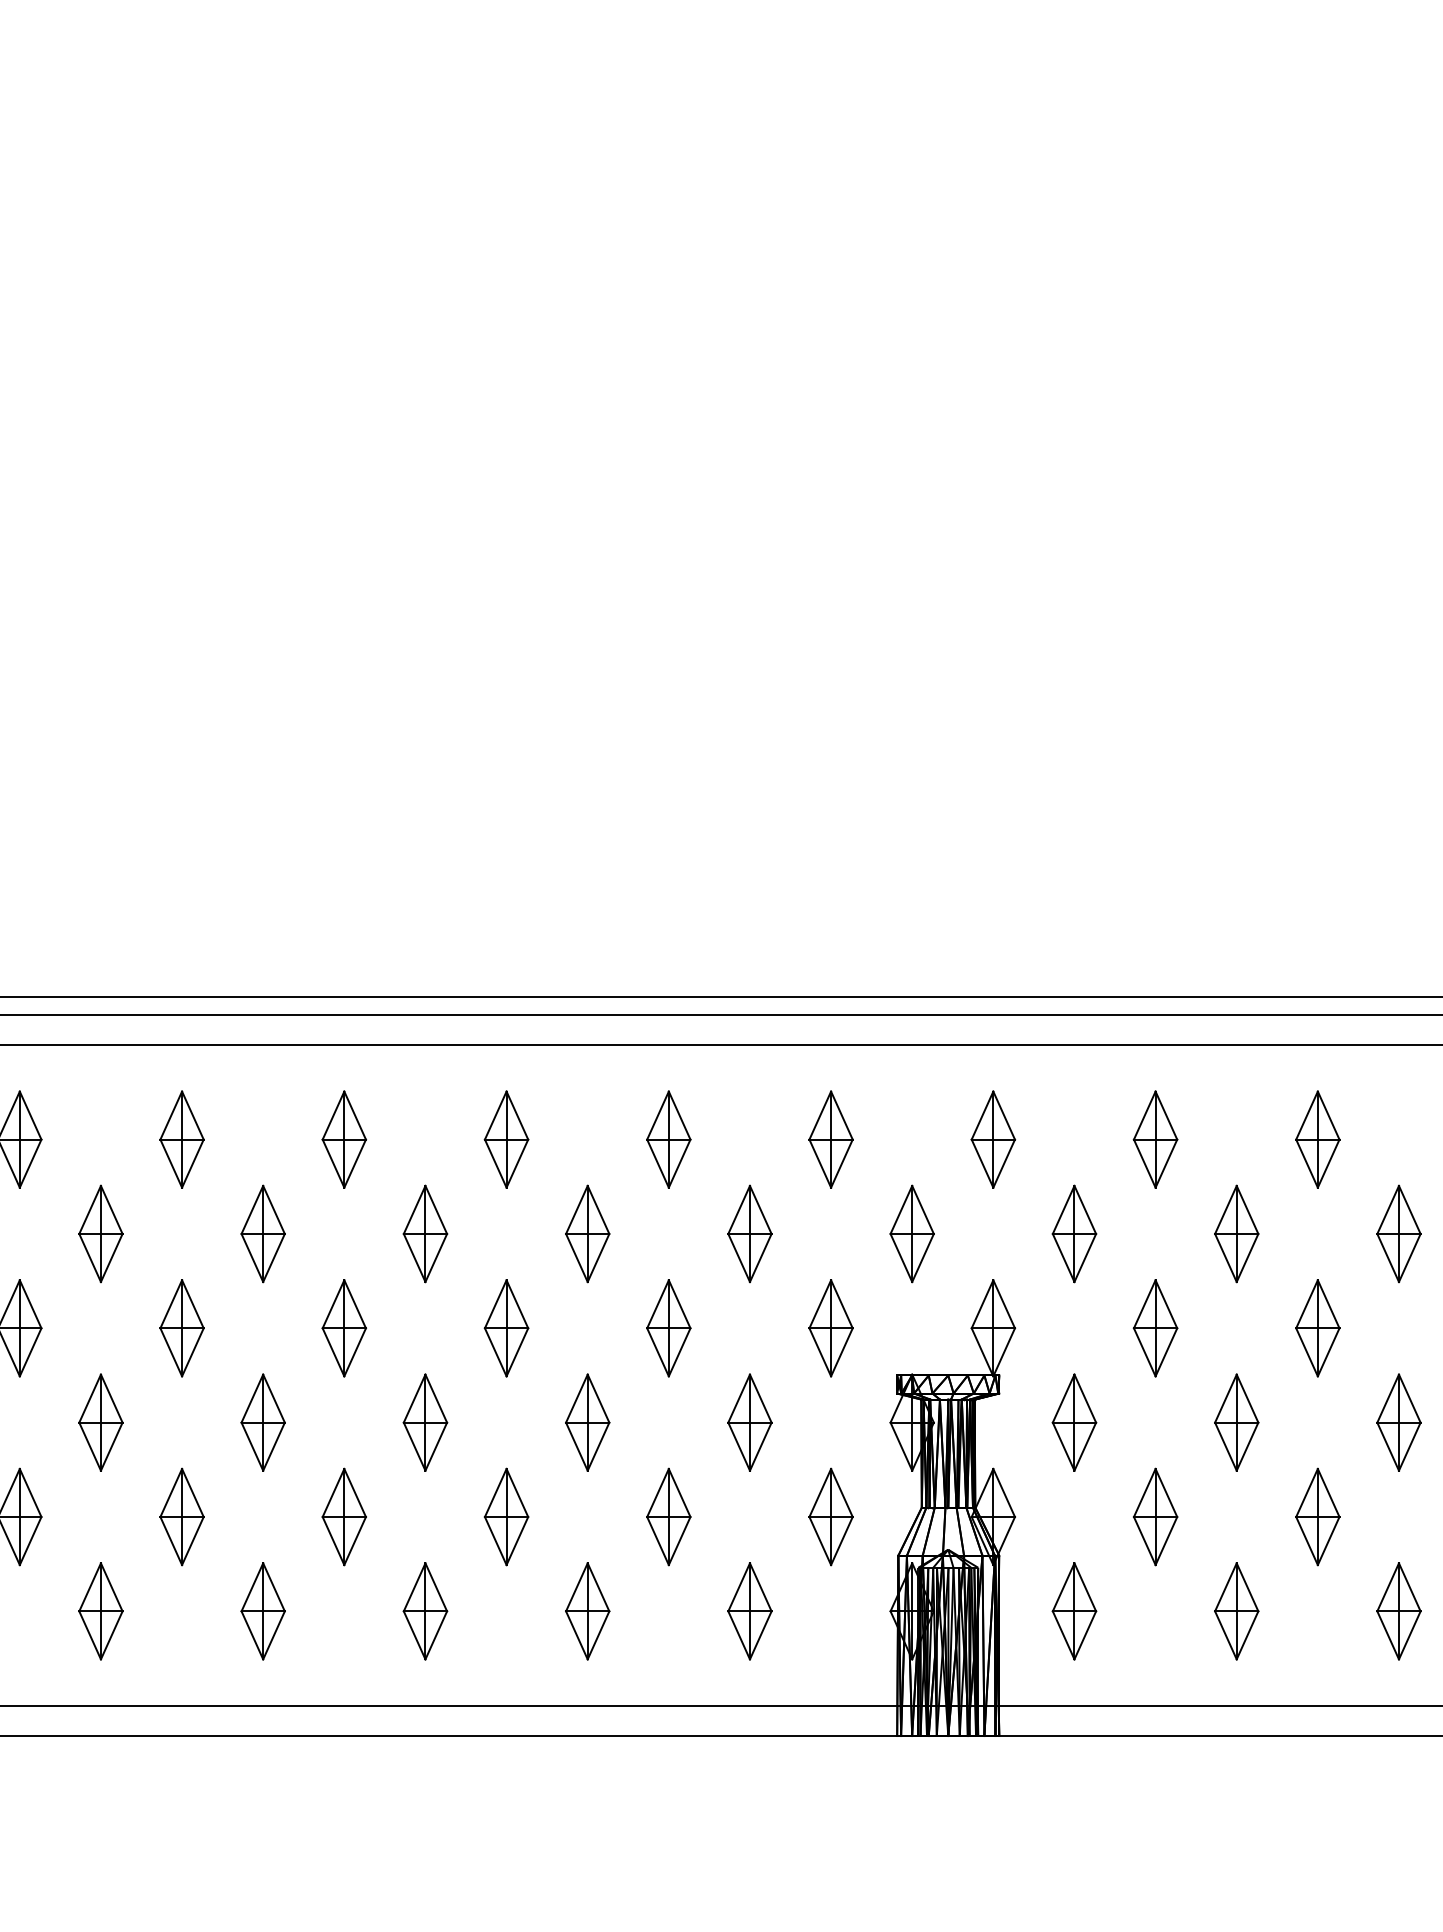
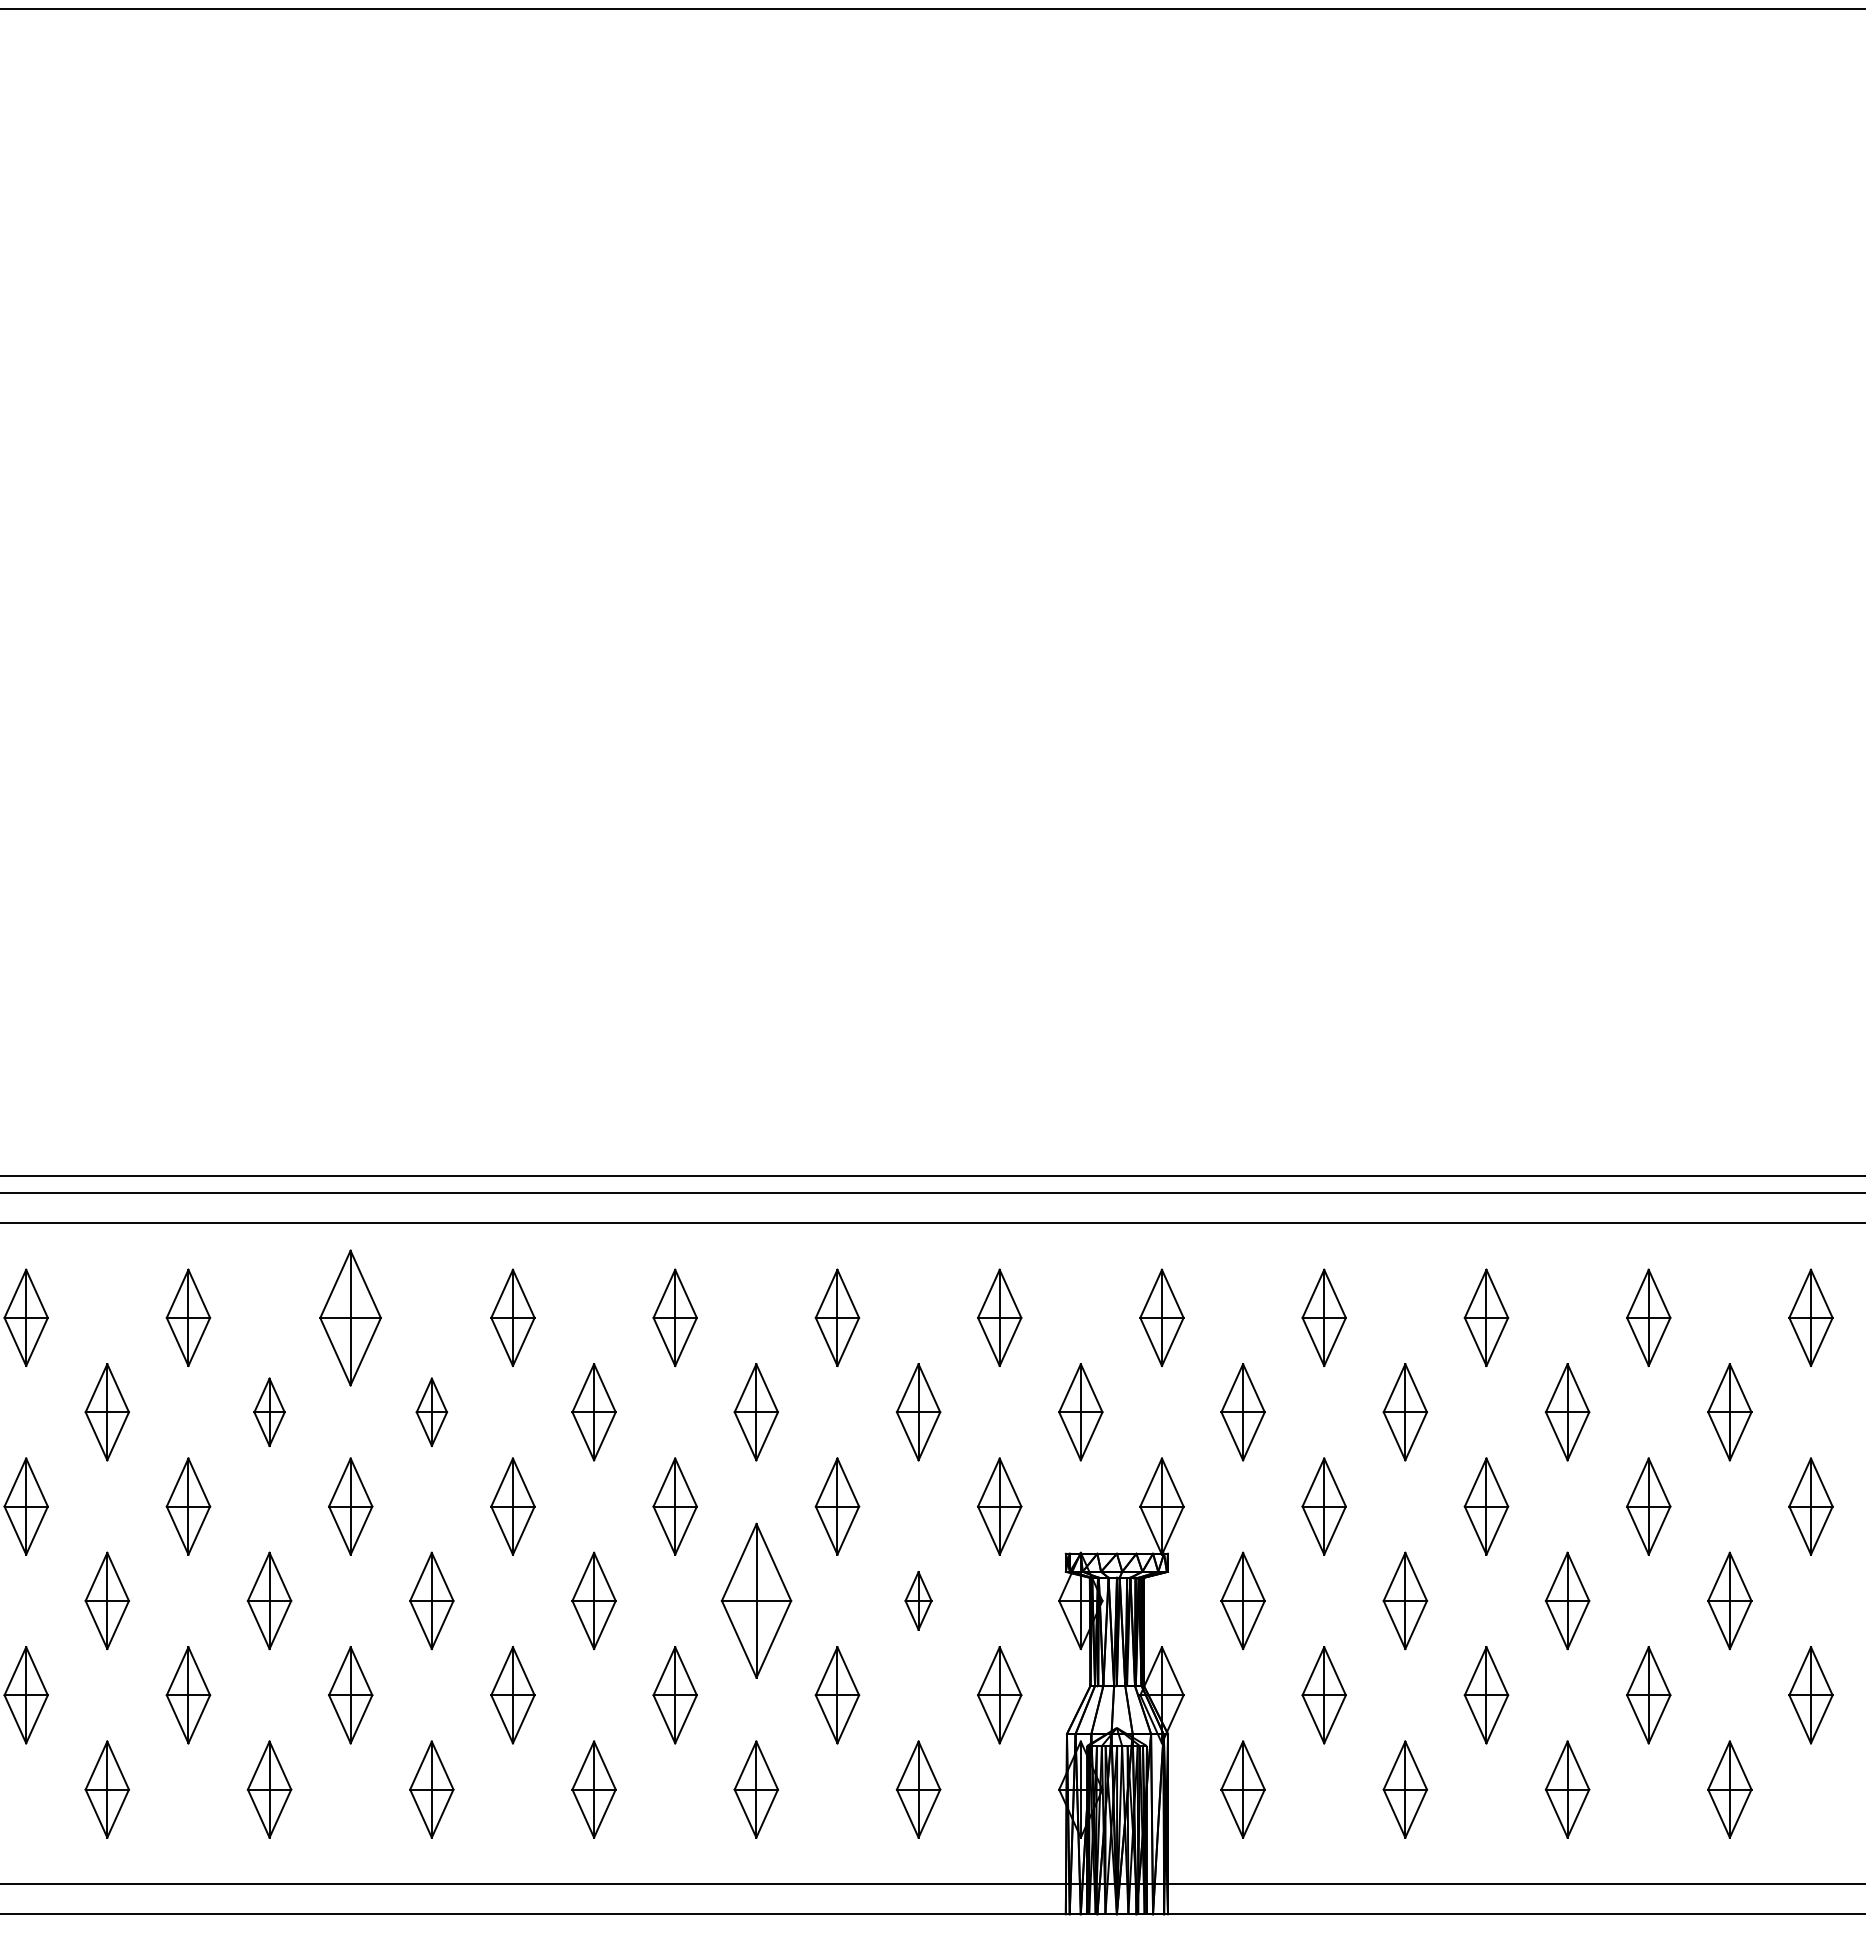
part: (181, 1139) -> (350, 1317), size x1.4
part: (100, 1234) -> (269, 1412), size x0.7
part: (262, 1234) -> (431, 1412), size x0.7
part: (586, 1422) -> (755, 1600), size x1.6
part: (749, 1422) -> (918, 1600), size x0.6

